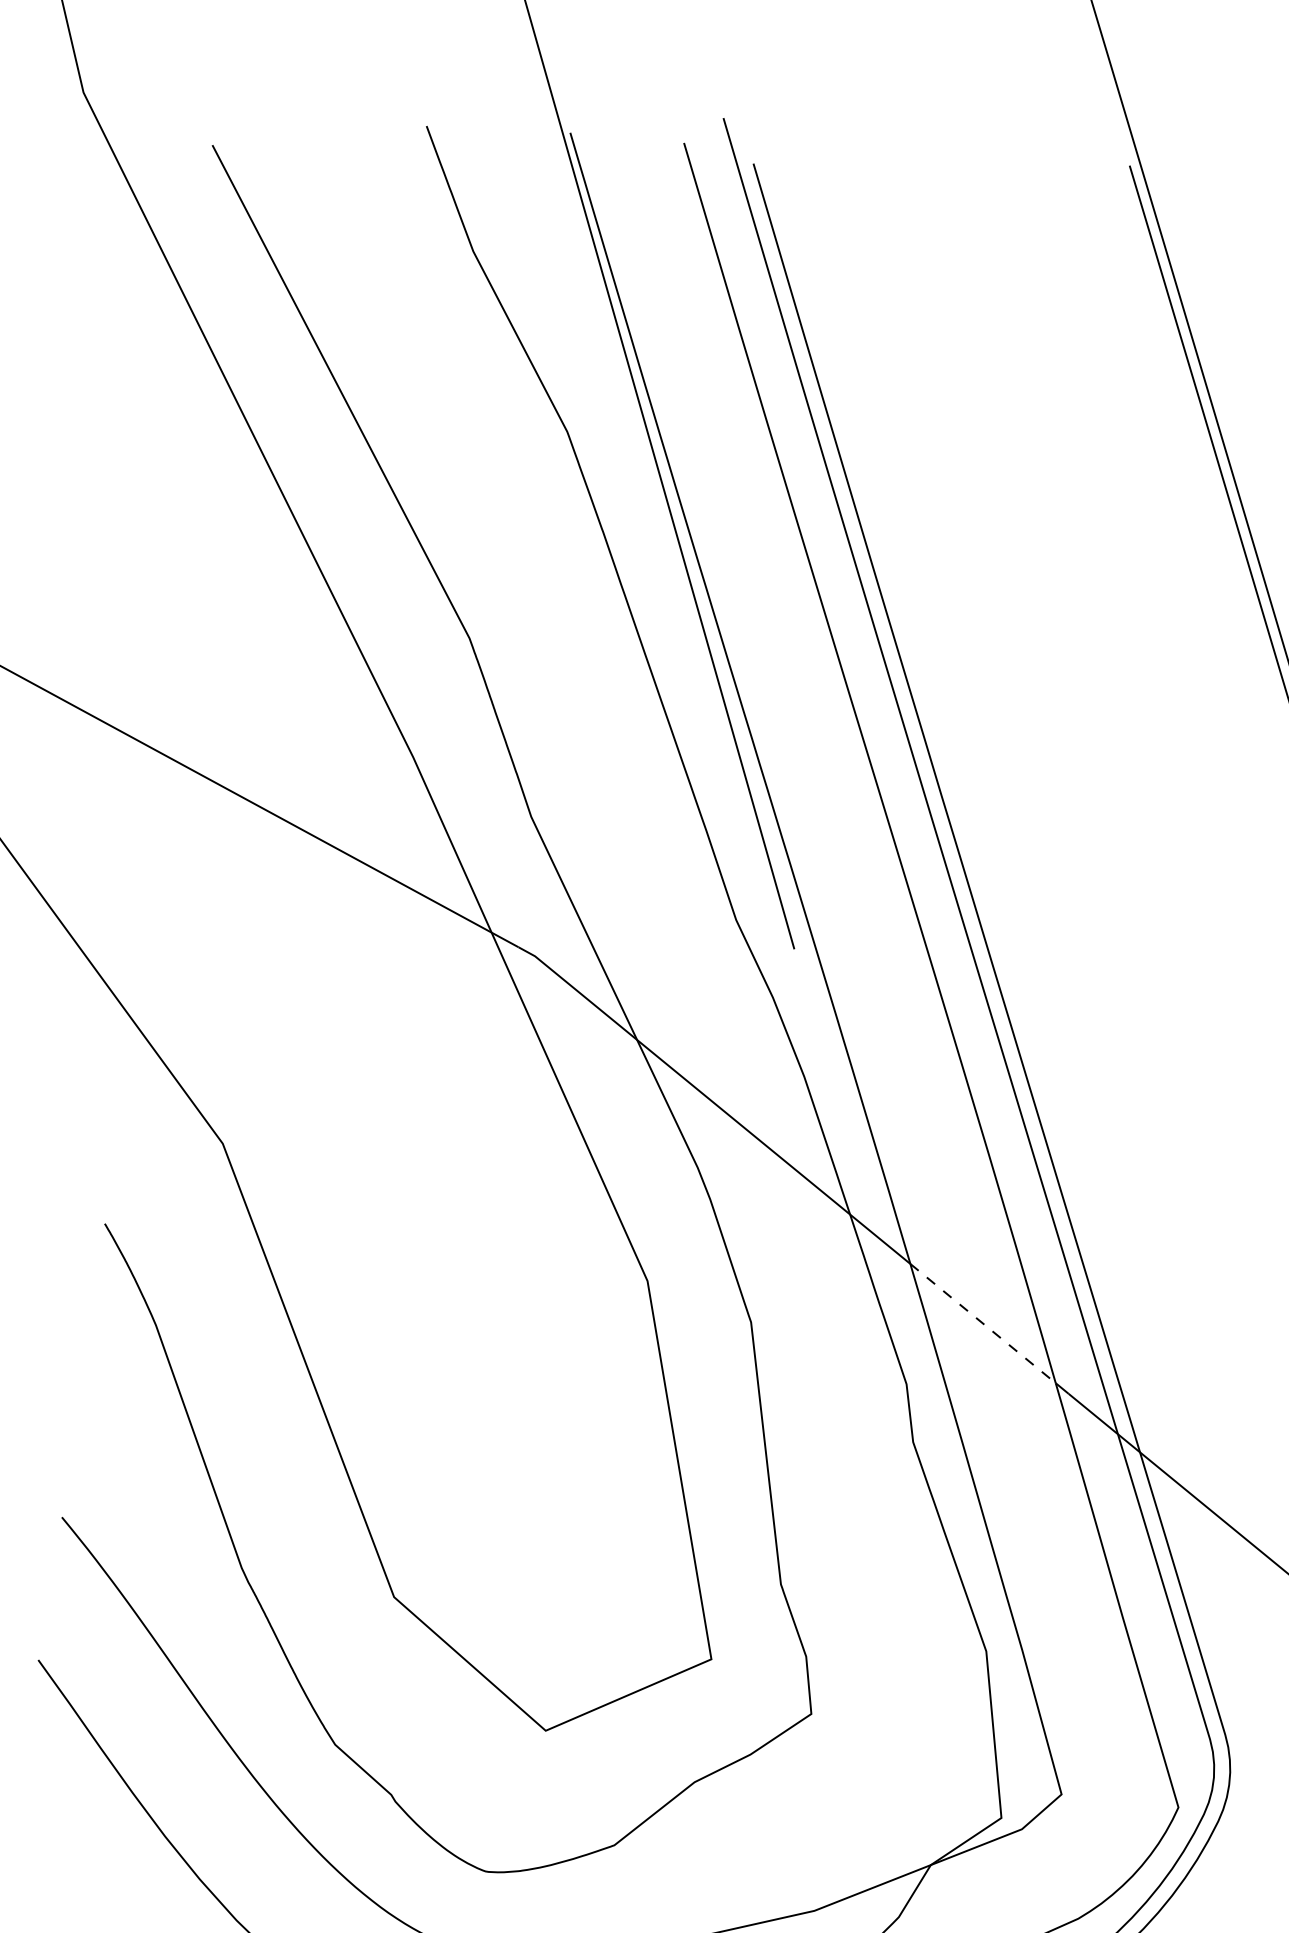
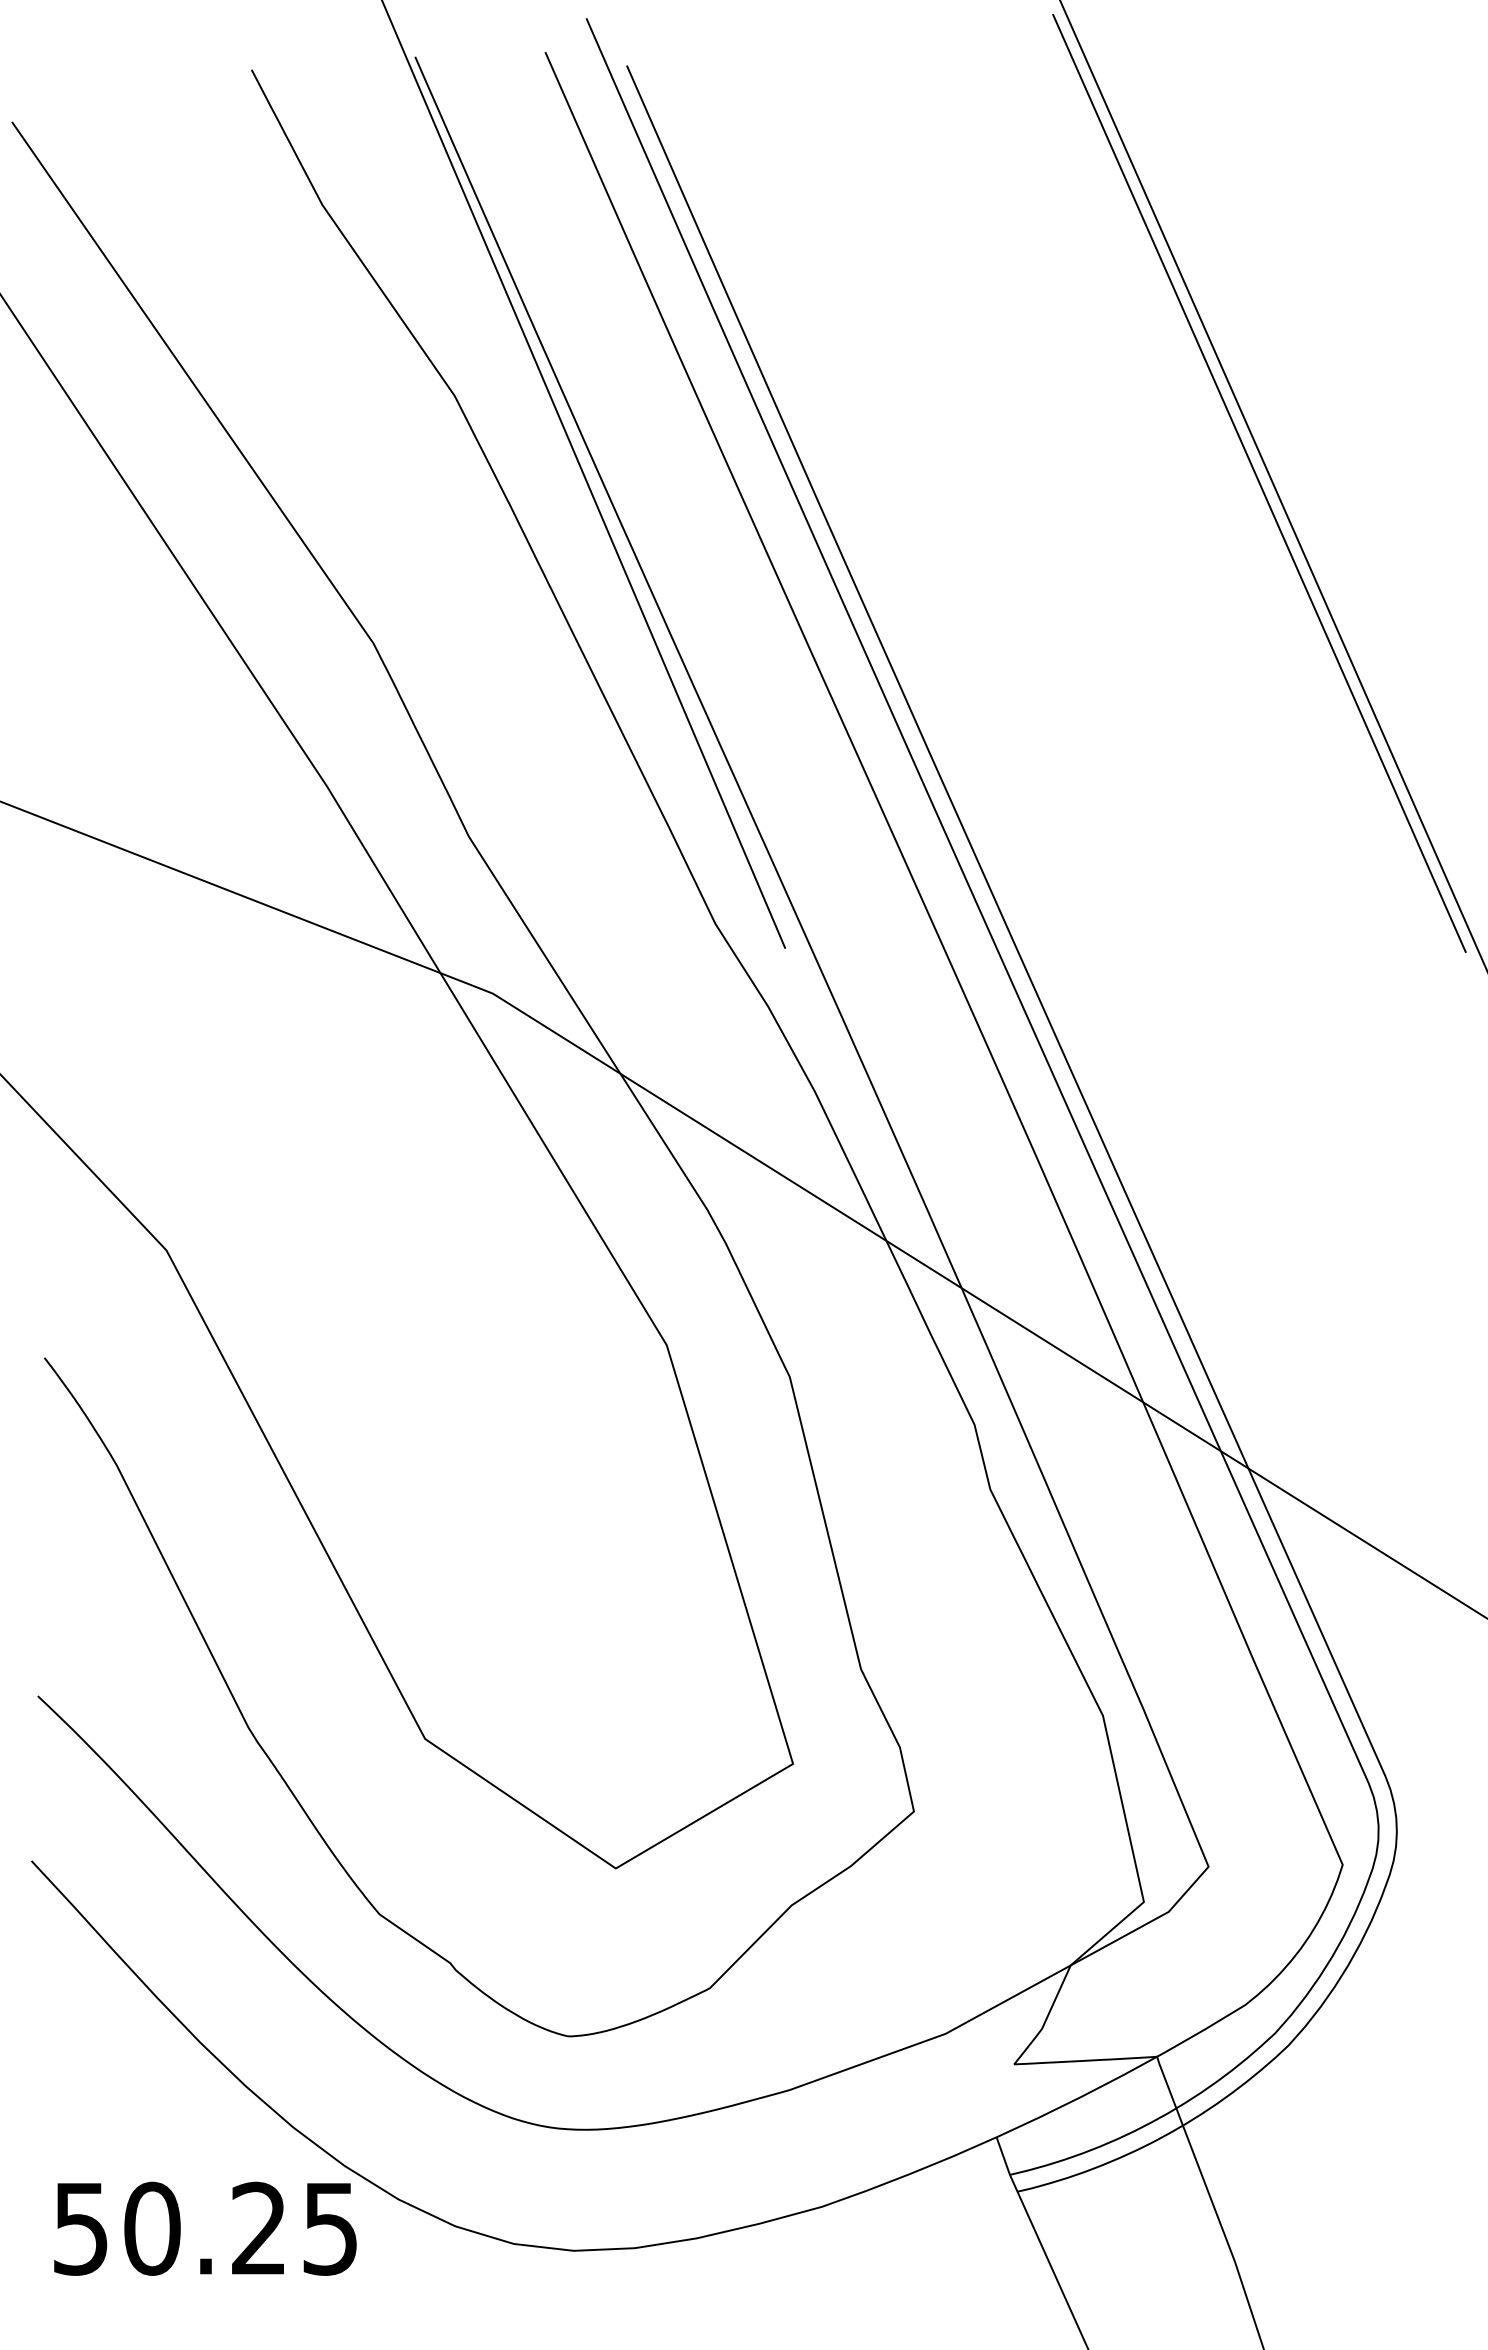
line: (983, 1323) -> (1052, 1345), dashed -> solid

